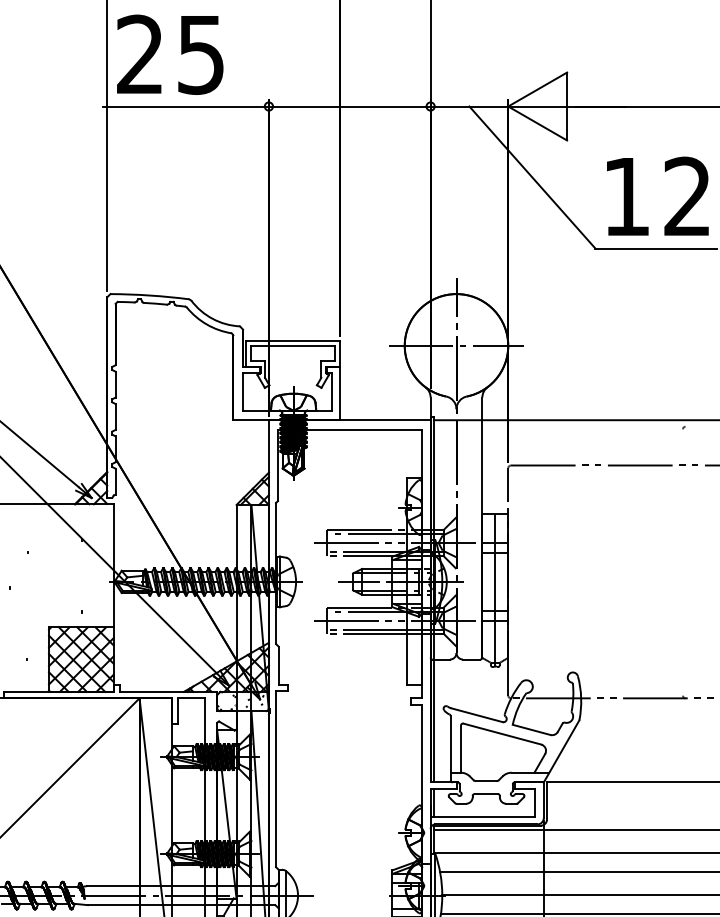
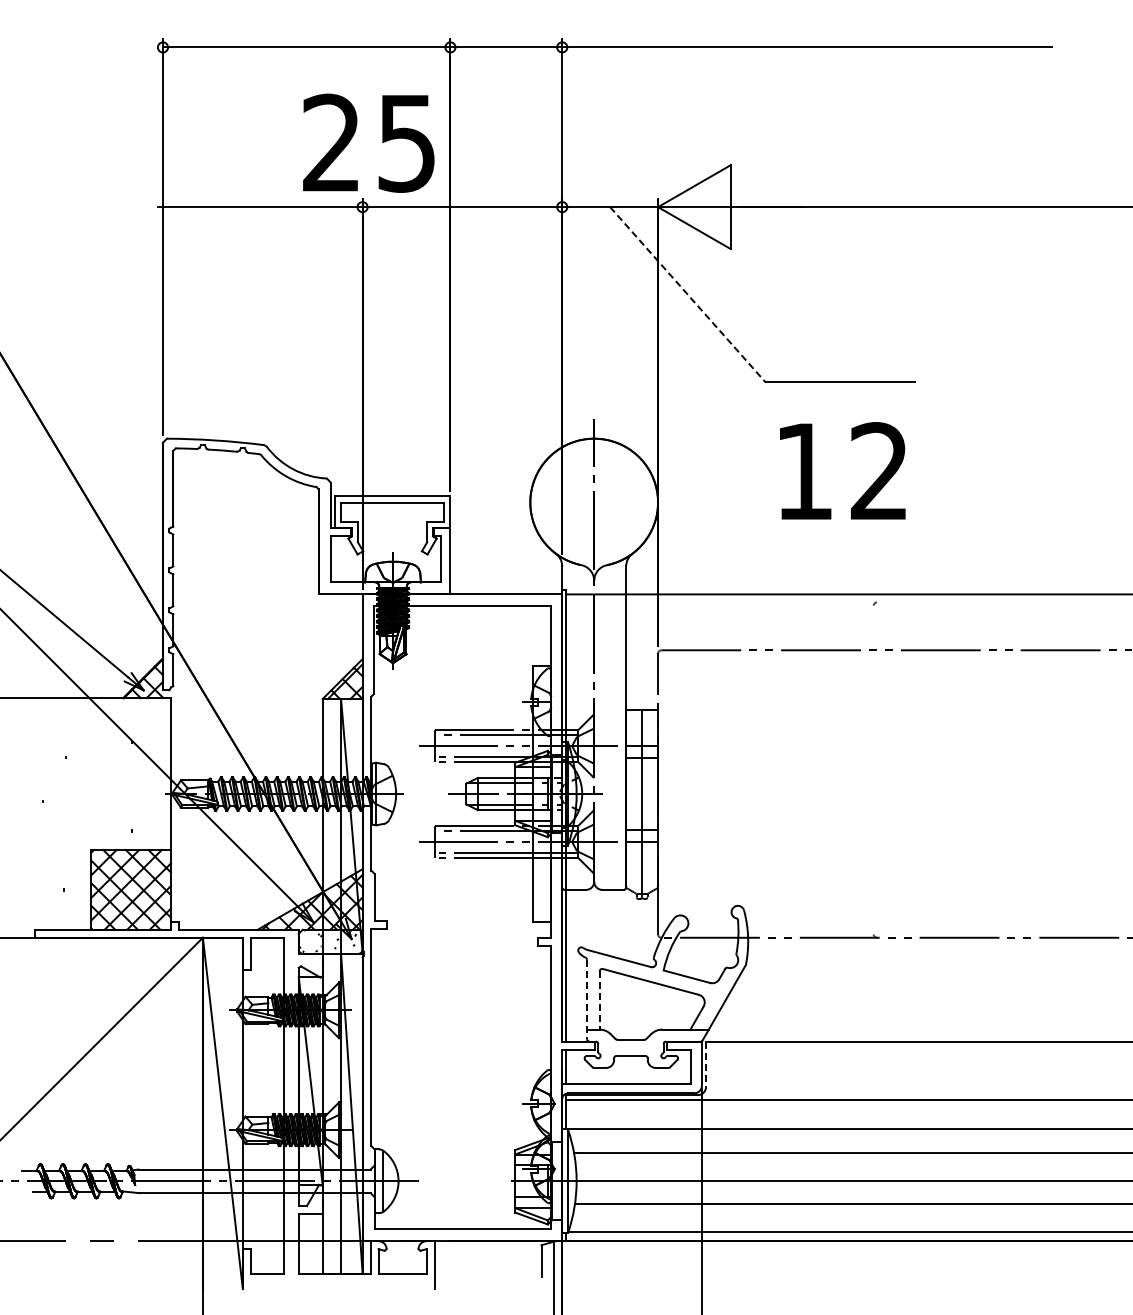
text: (170, 54) -> (368, 142), moved
line: (532, 178) -> (688, 295), solid -> dashed
text: (657, 195) -> (842, 470), moved
line: (456, 345) -> (594, 502), removed
line: (451, 748) -> (587, 999), solid -> dashed
line: (460, 749) -> (599, 1000), solid -> dashed
line: (547, 800) -> (706, 1064), solid -> dashed

